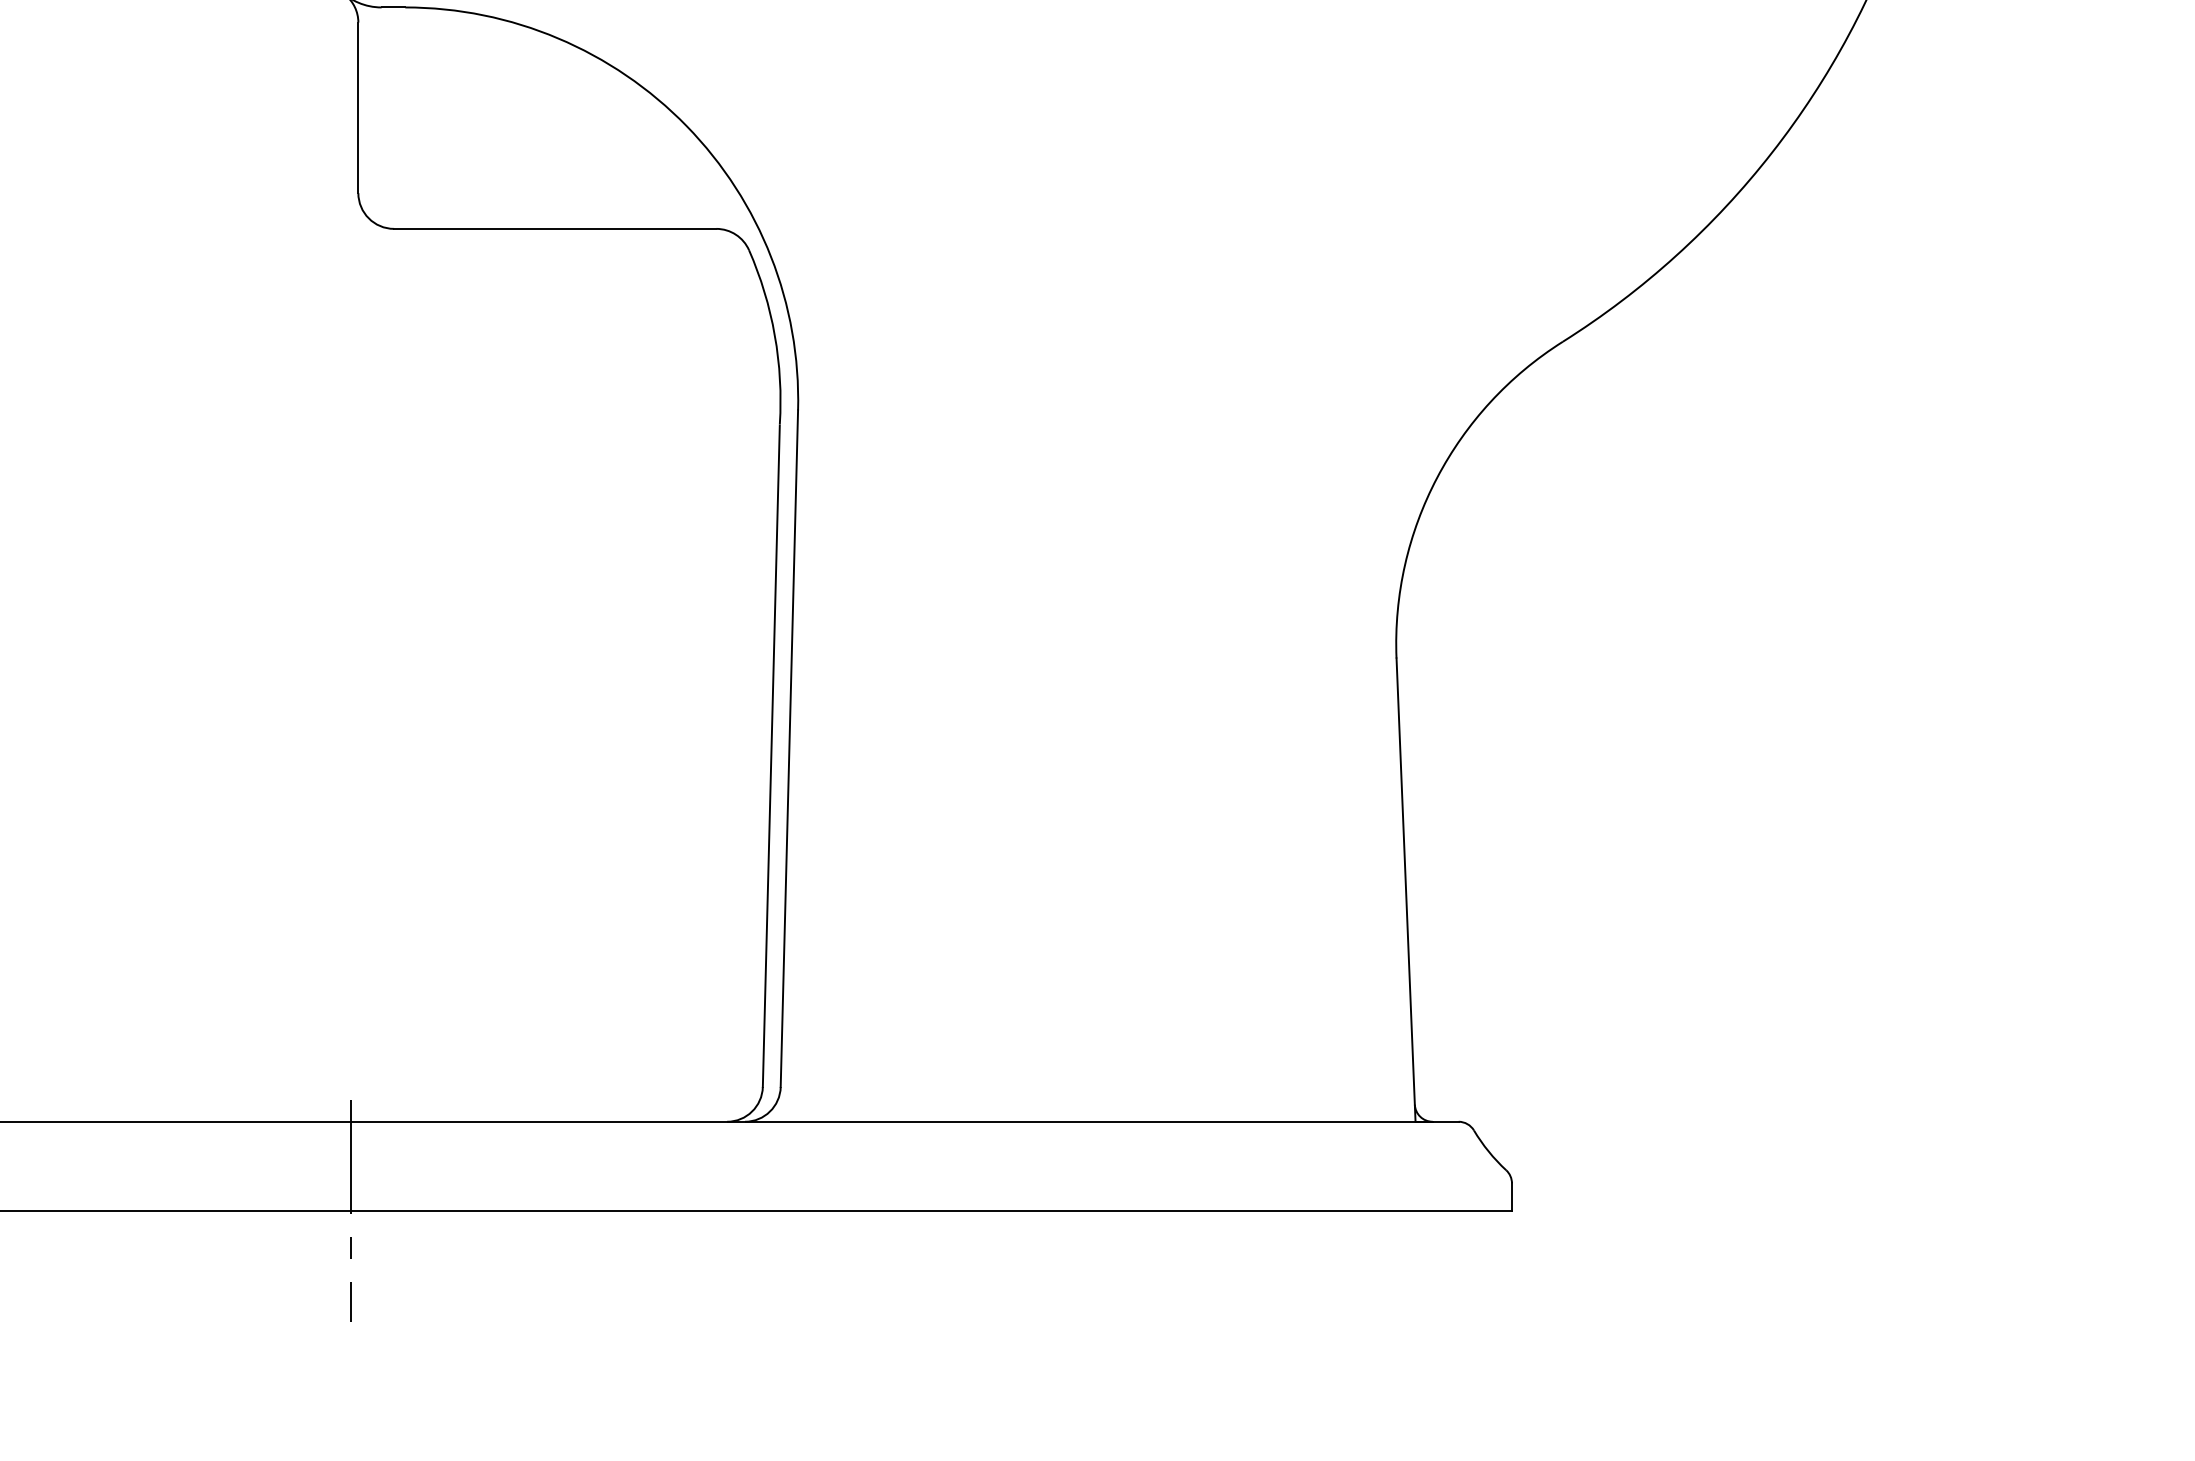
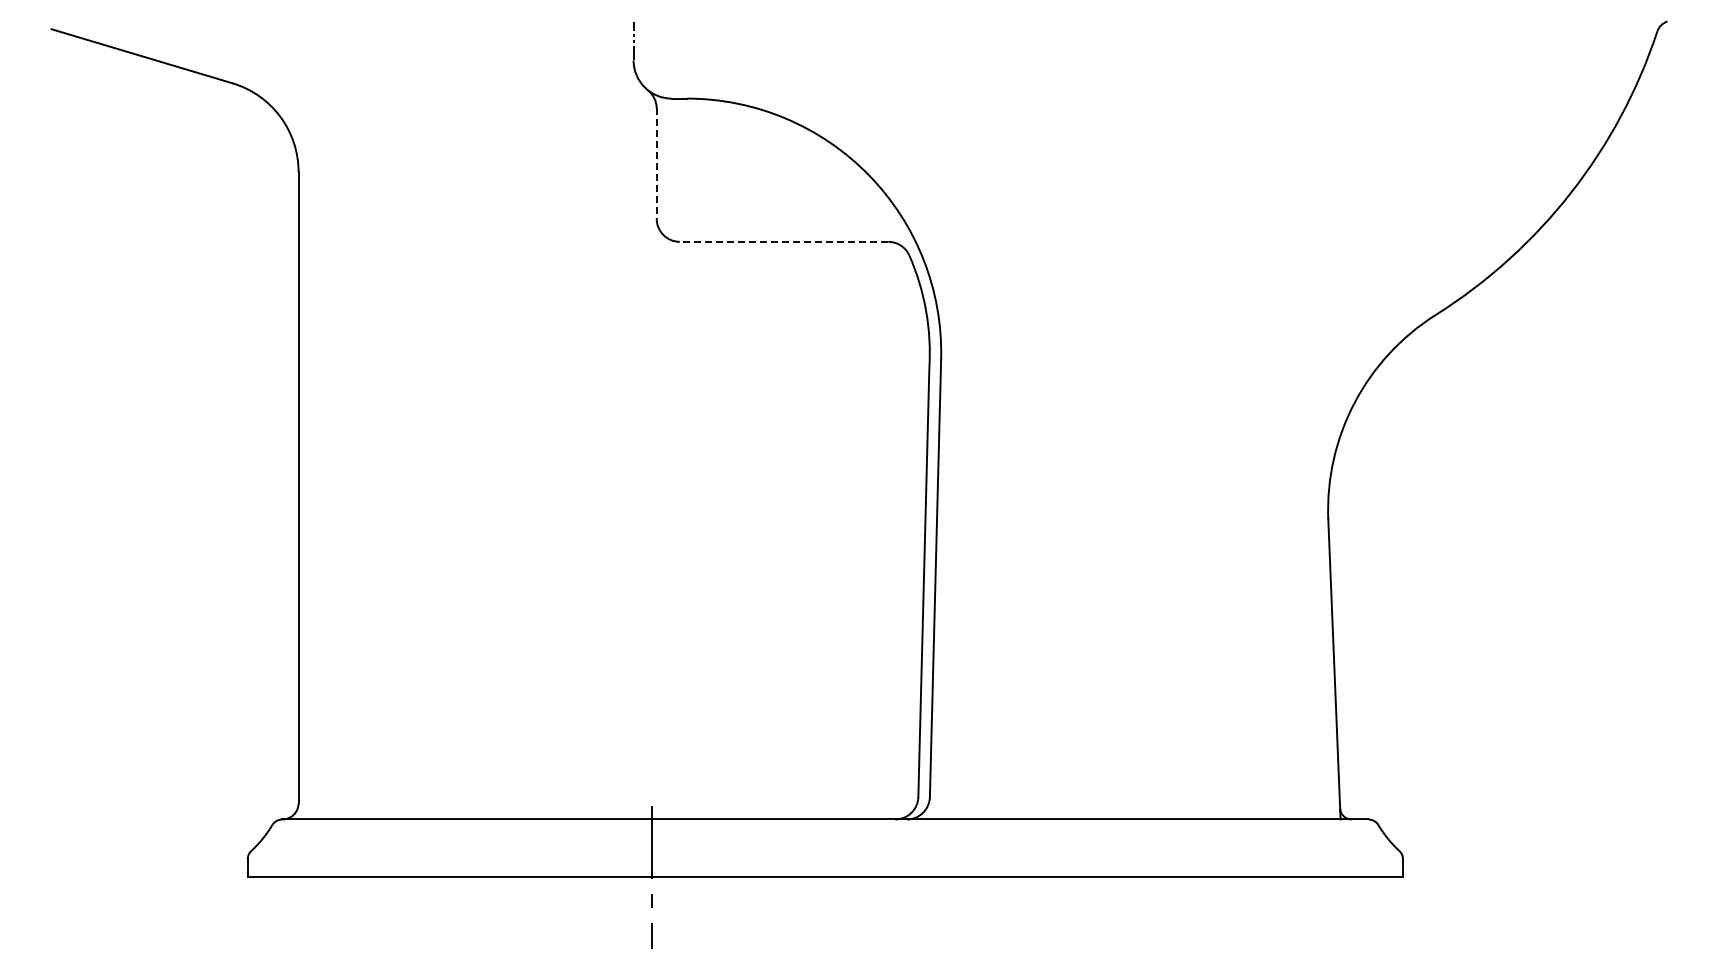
line: (358, 109) -> (656, 164), solid -> dashed
line: (554, 228) -> (783, 241), solid -> dashed

